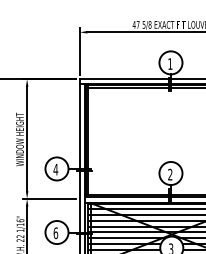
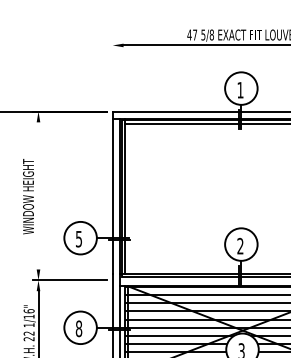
line: (79, 51) -> (112, 72), removed
line: (27, 138) -> (39, 195), removed
text: (55, 169) -> (78, 238), 4 -> 5
text: (55, 232) -> (78, 327), 6 -> 8

